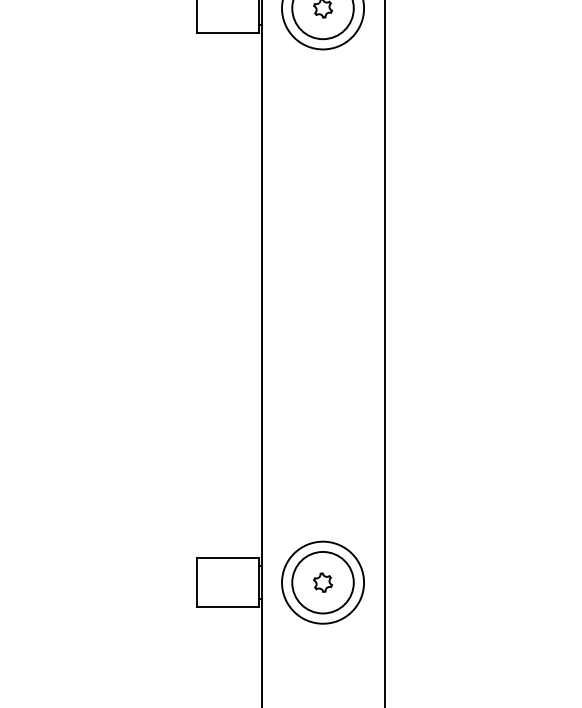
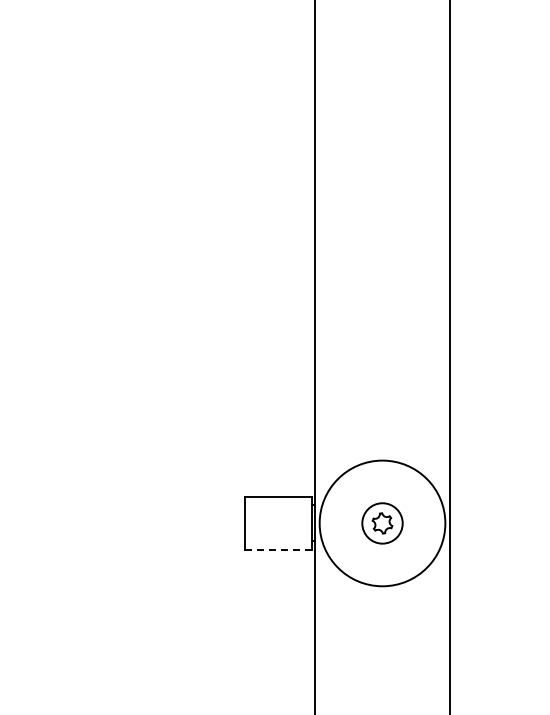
circle: (322, 582) -> (381, 523), size x0.6
circle: (323, 582) -> (383, 523), size x1.4
line: (228, 607) -> (279, 550), solid -> dashed

